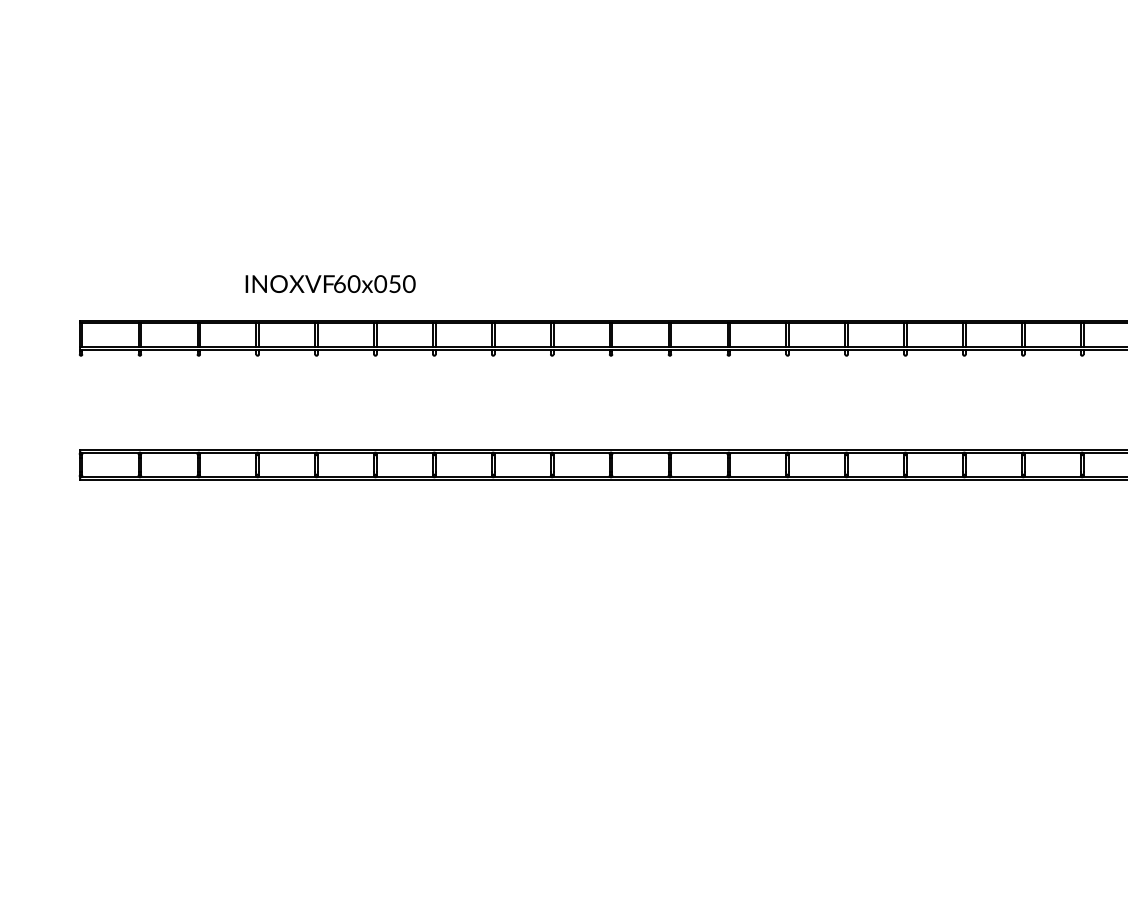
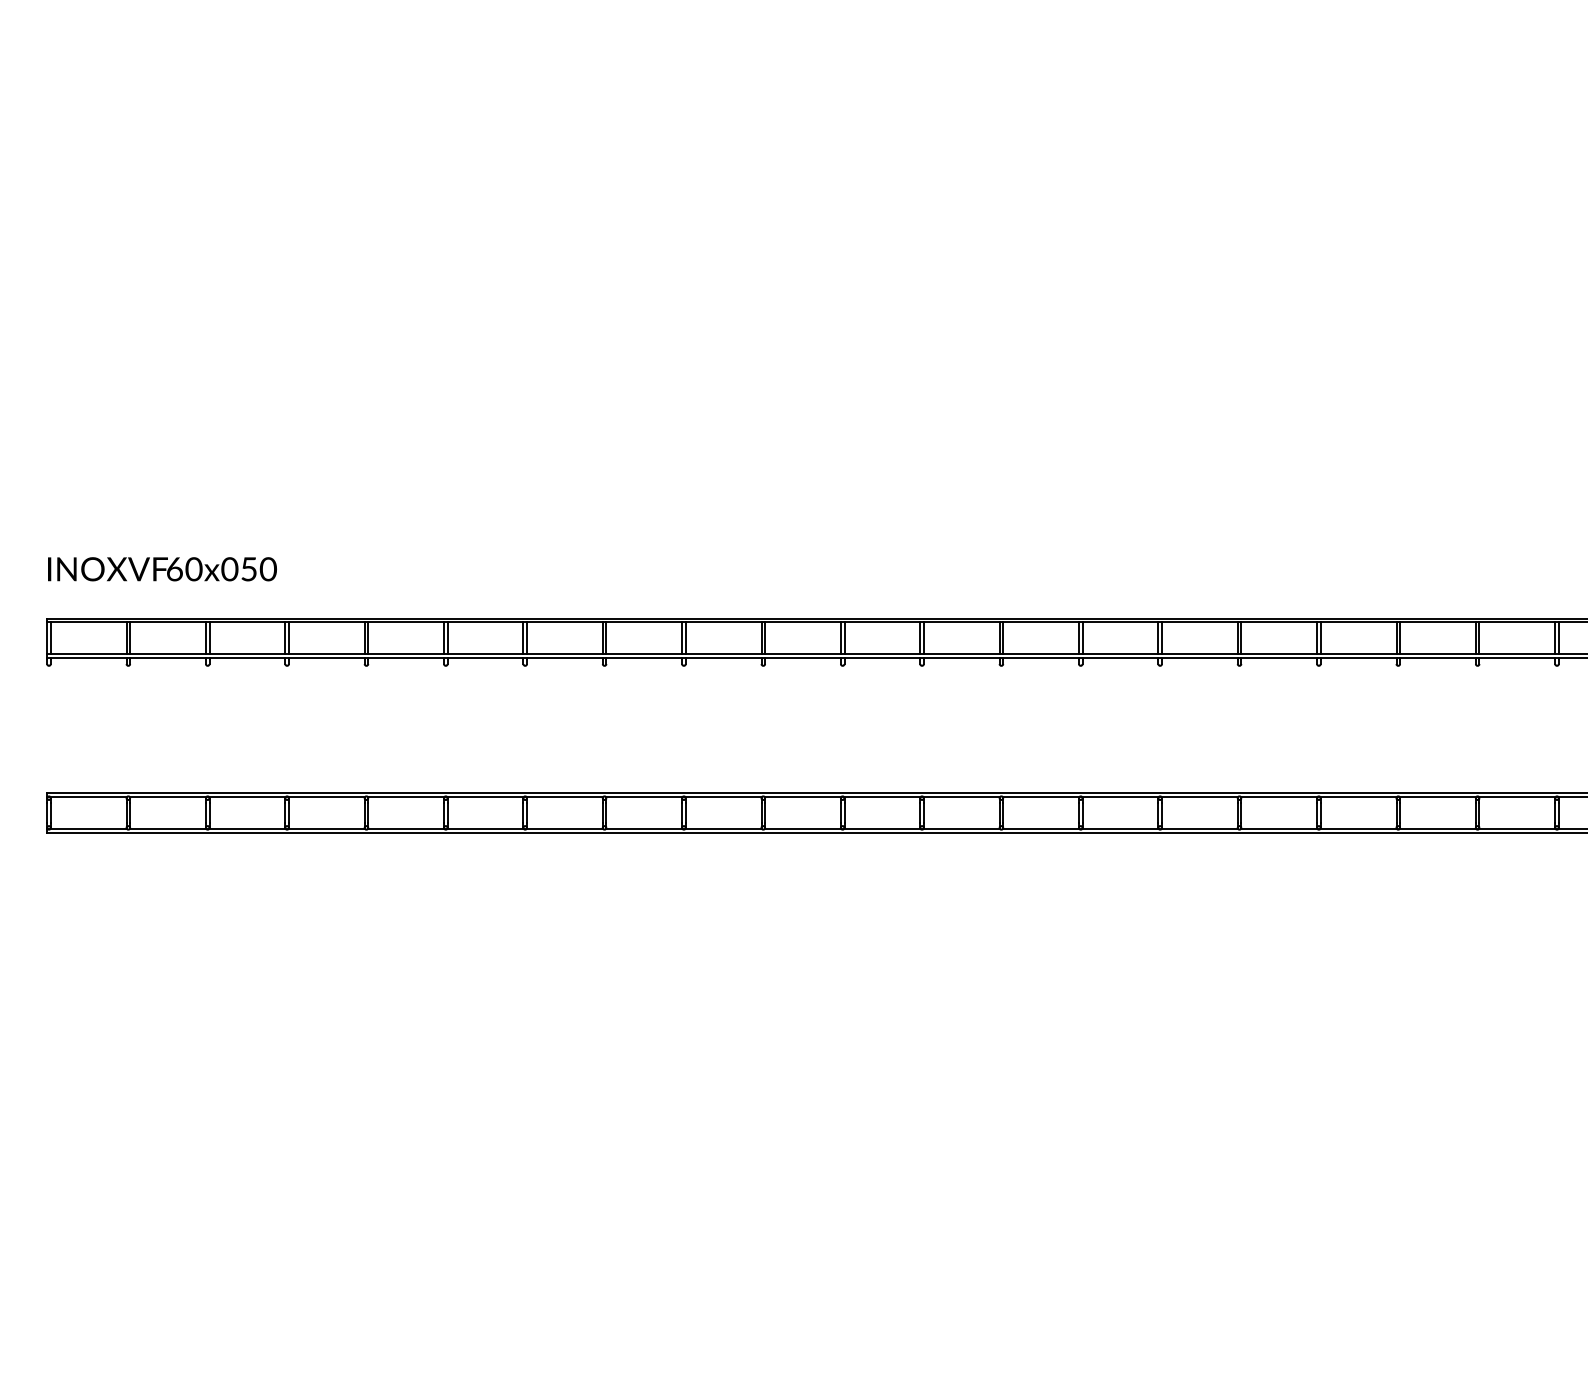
text: (330, 284) -> (162, 569), moved

